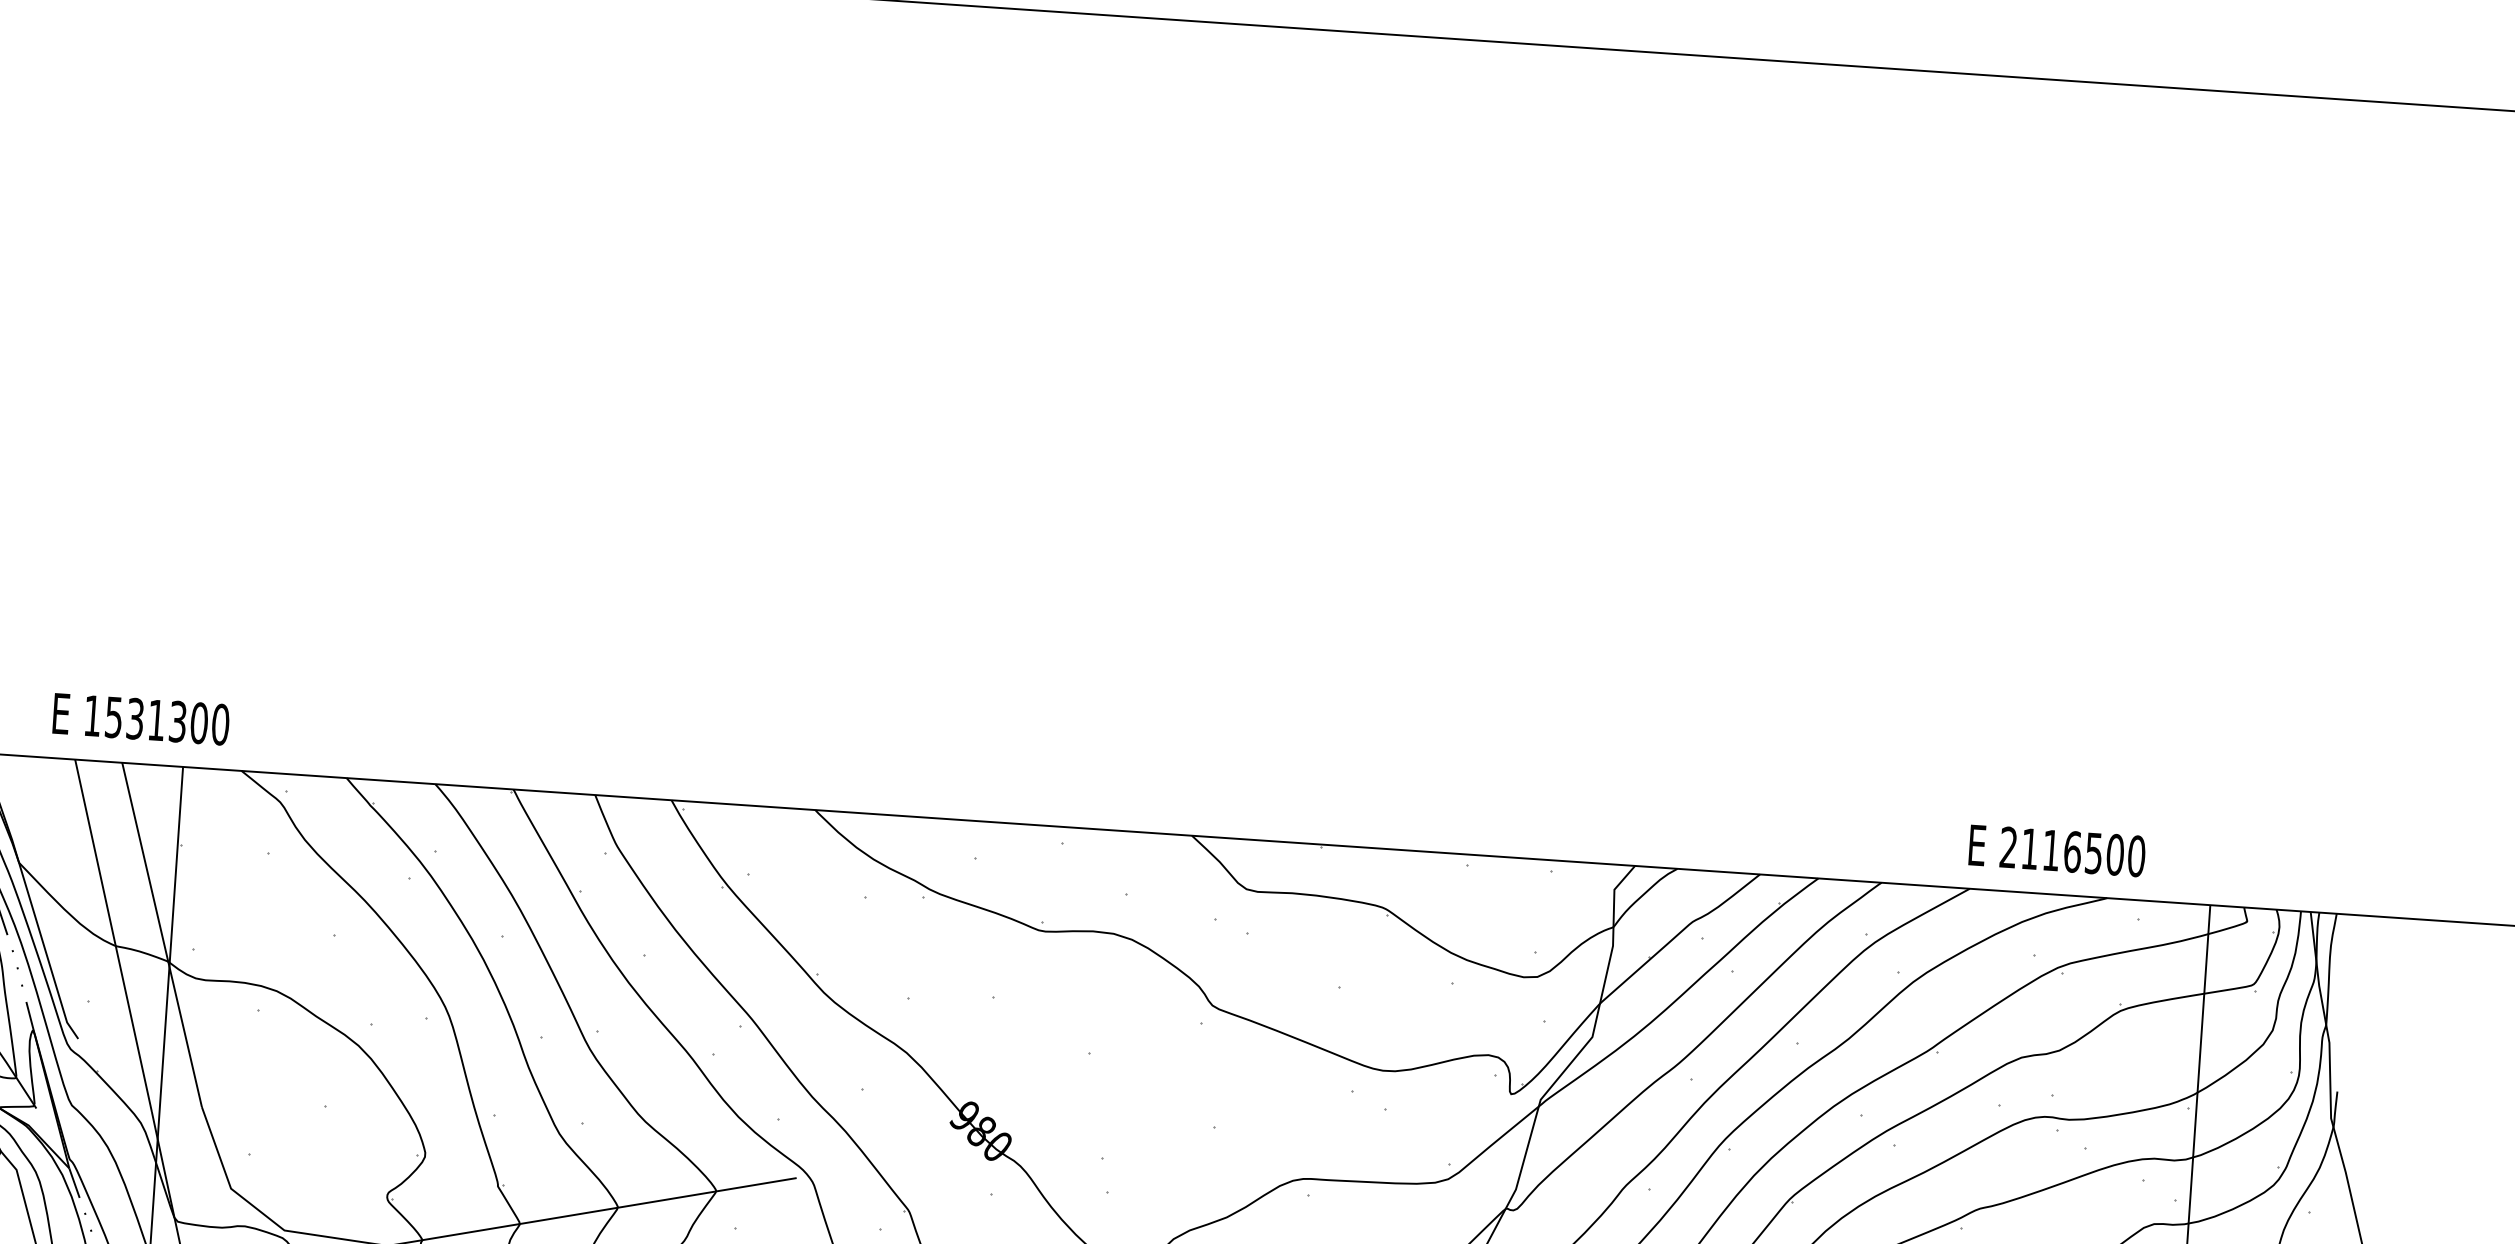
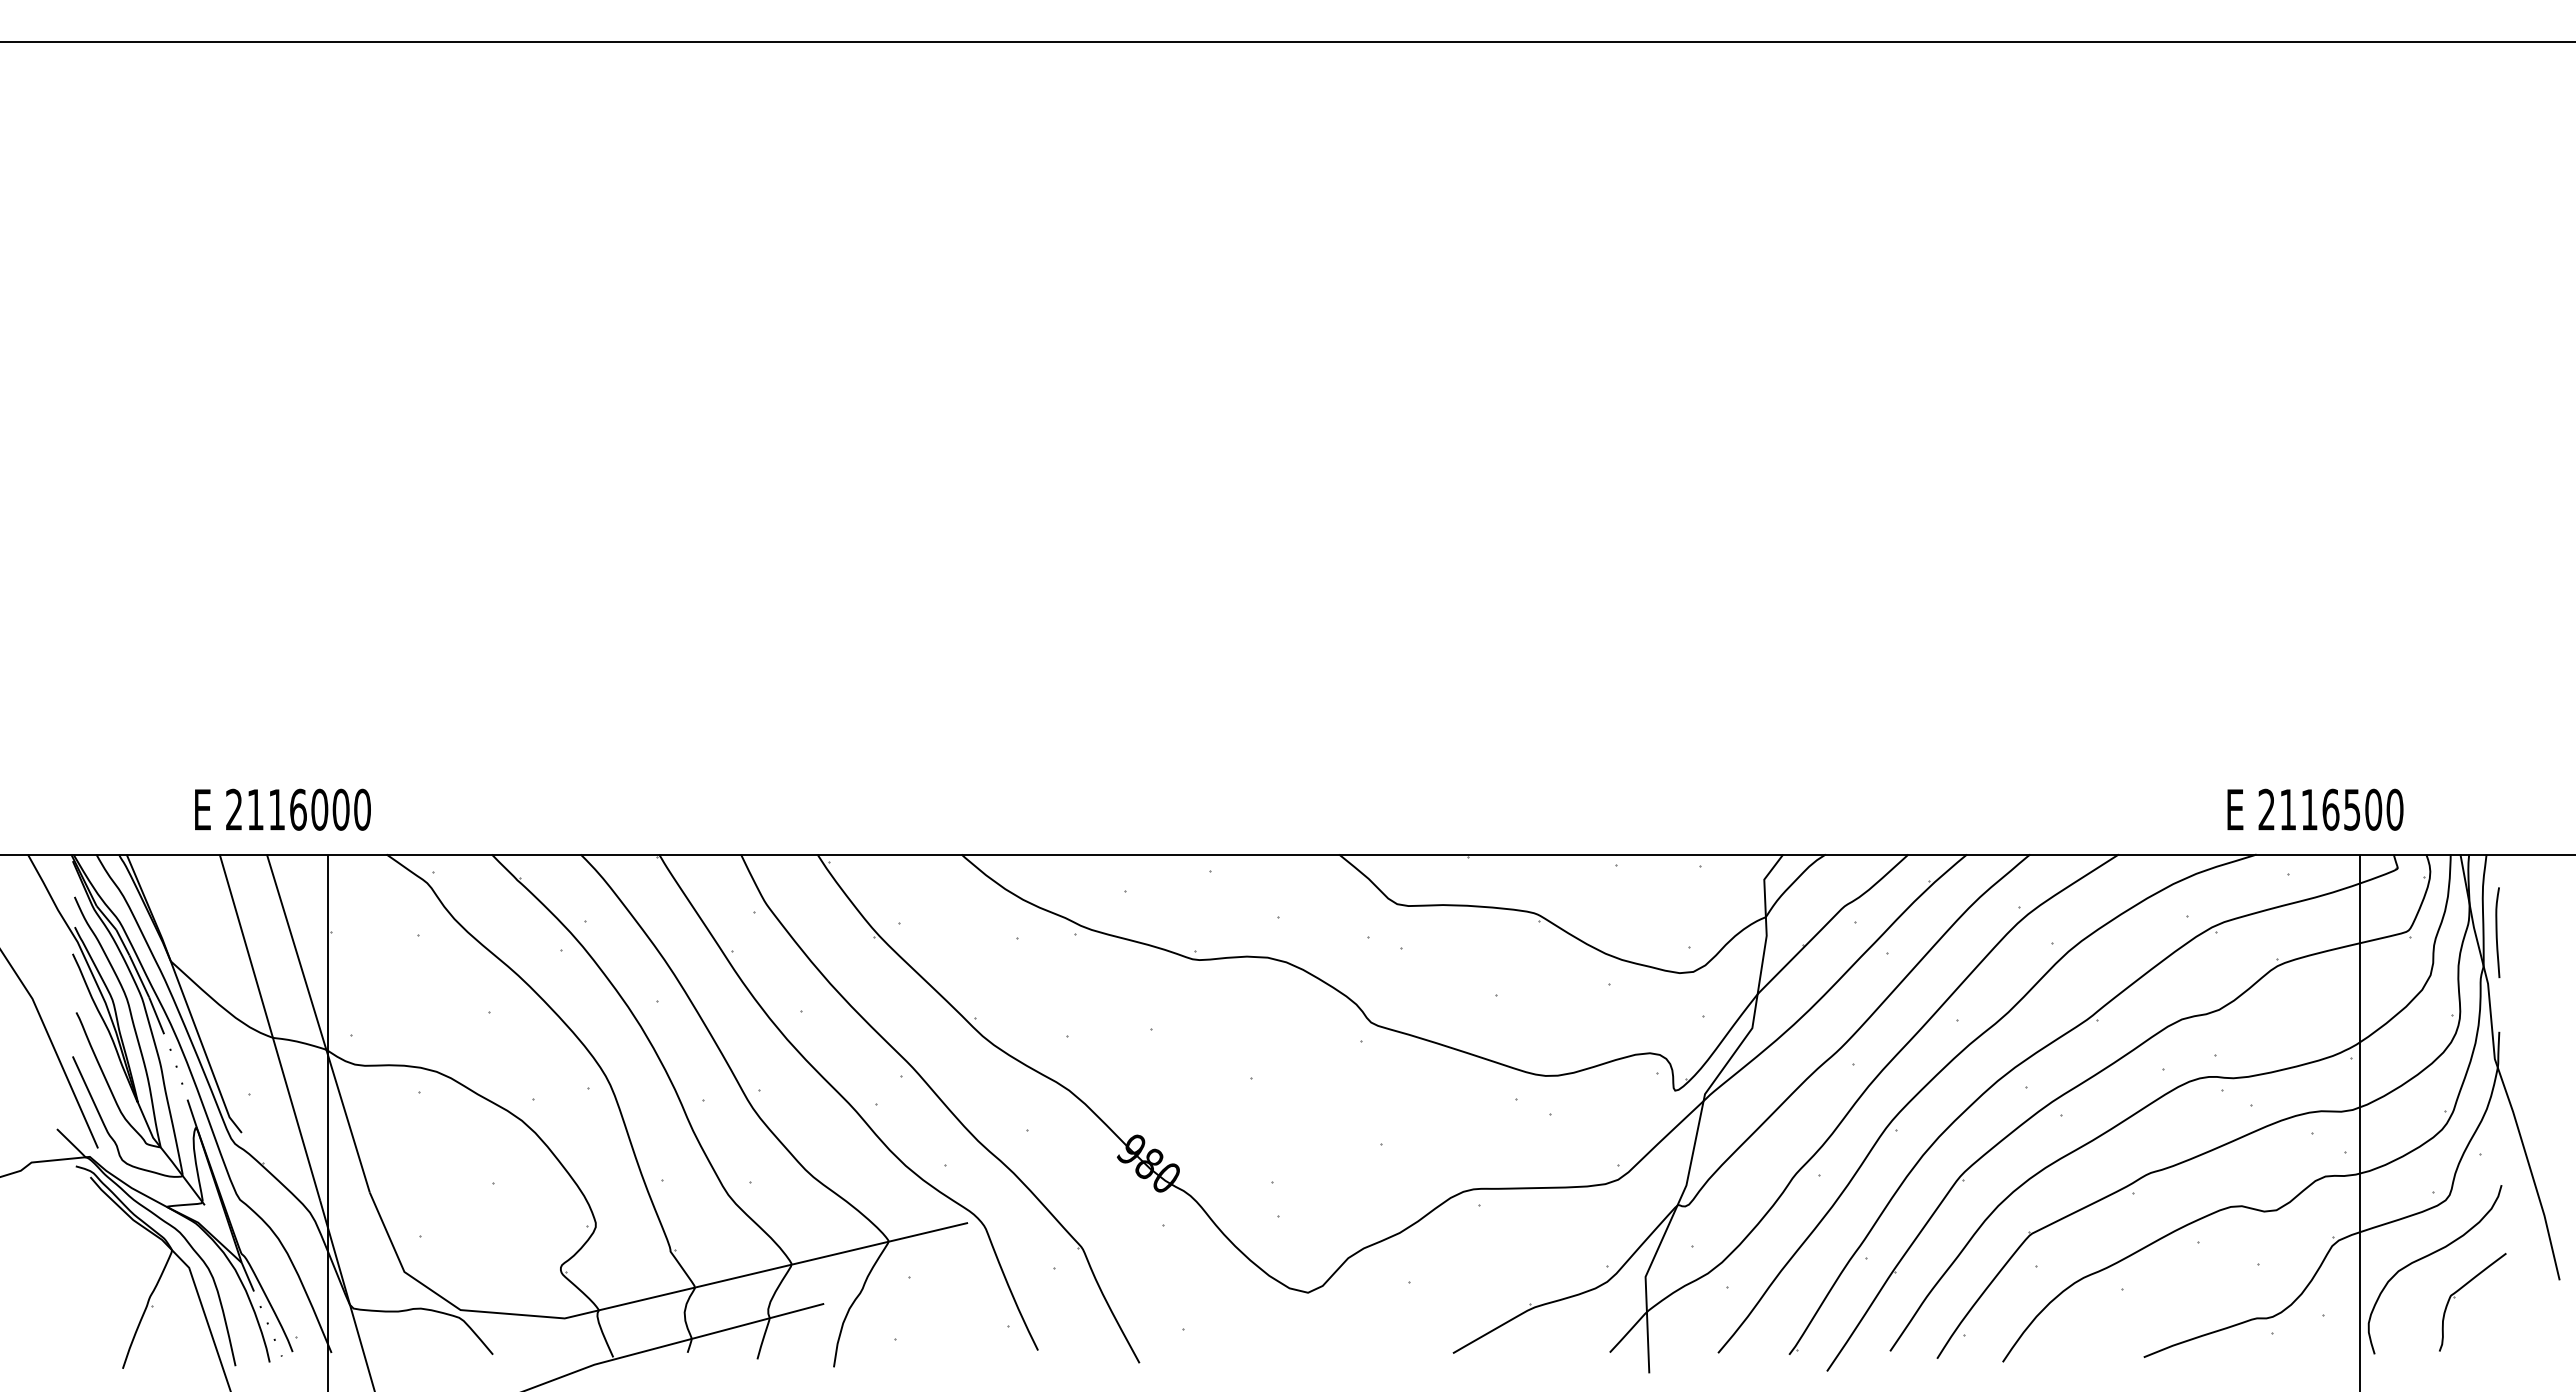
text: (135, 718) -> (277, 809), 1531300 -> 2116000
text: (2057, 850) -> (2315, 809), moved
curve: (2342, 992) -> (2497, 932), added

